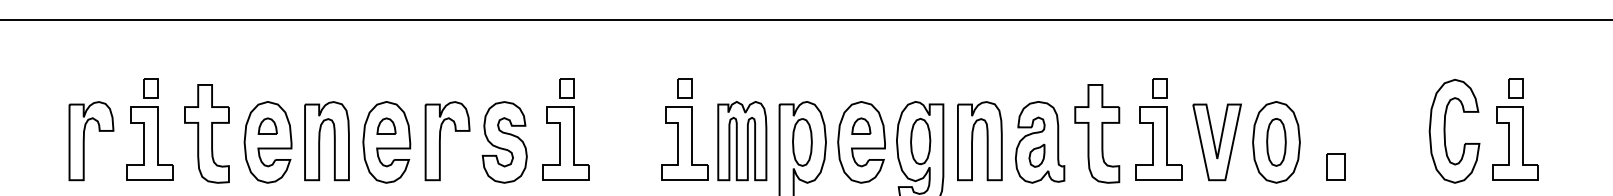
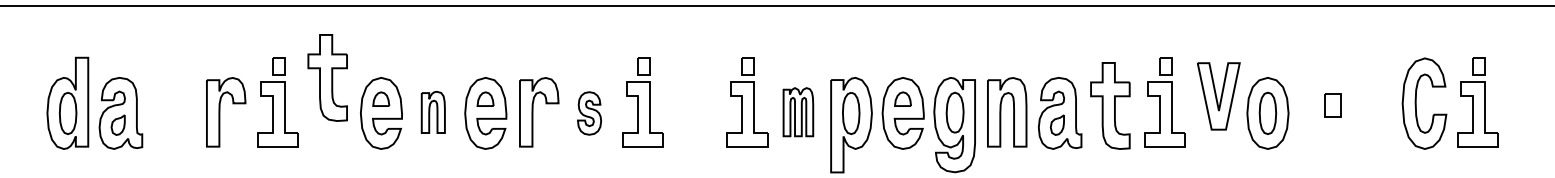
part: (206, 133) -> (327, 77), moved
part: (742, 140) -> (798, 111), size x0.7
part: (327, 141) -> (433, 112), size x0.6
part: (504, 142) -> (589, 113), size x0.6
part: (1216, 142) -> (1218, 96), moved
part: (1335, 167) -> (1332, 105), moved

